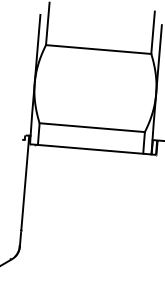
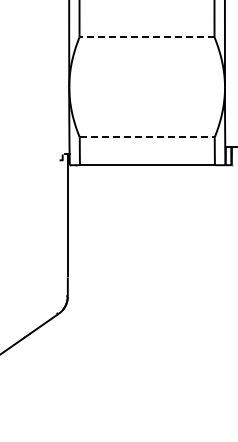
line: (98, 49) -> (146, 37), solid -> dashed
line: (92, 127) -> (147, 137), solid -> dashed

